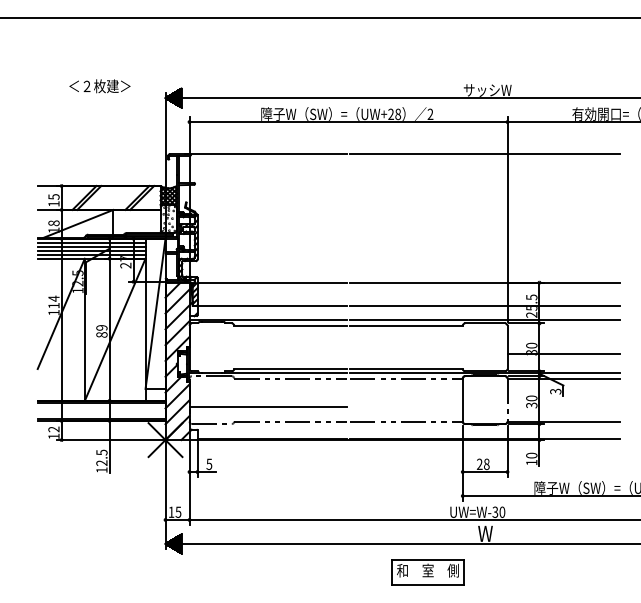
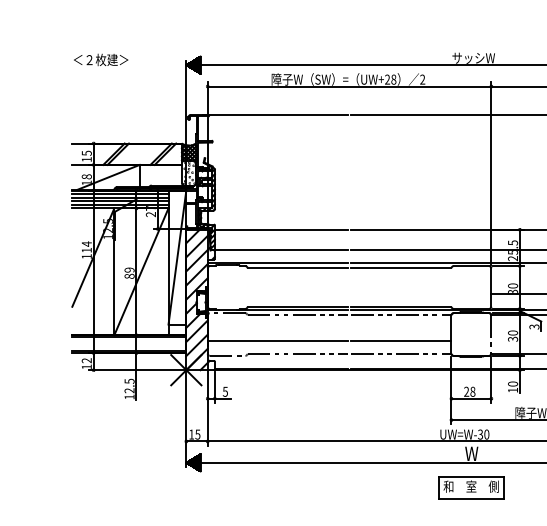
text: (99, 86) -> (100, 60), moved
line: (406, 406) -> (401, 340), added
part: (427, 572) -> (470, 488), moved

